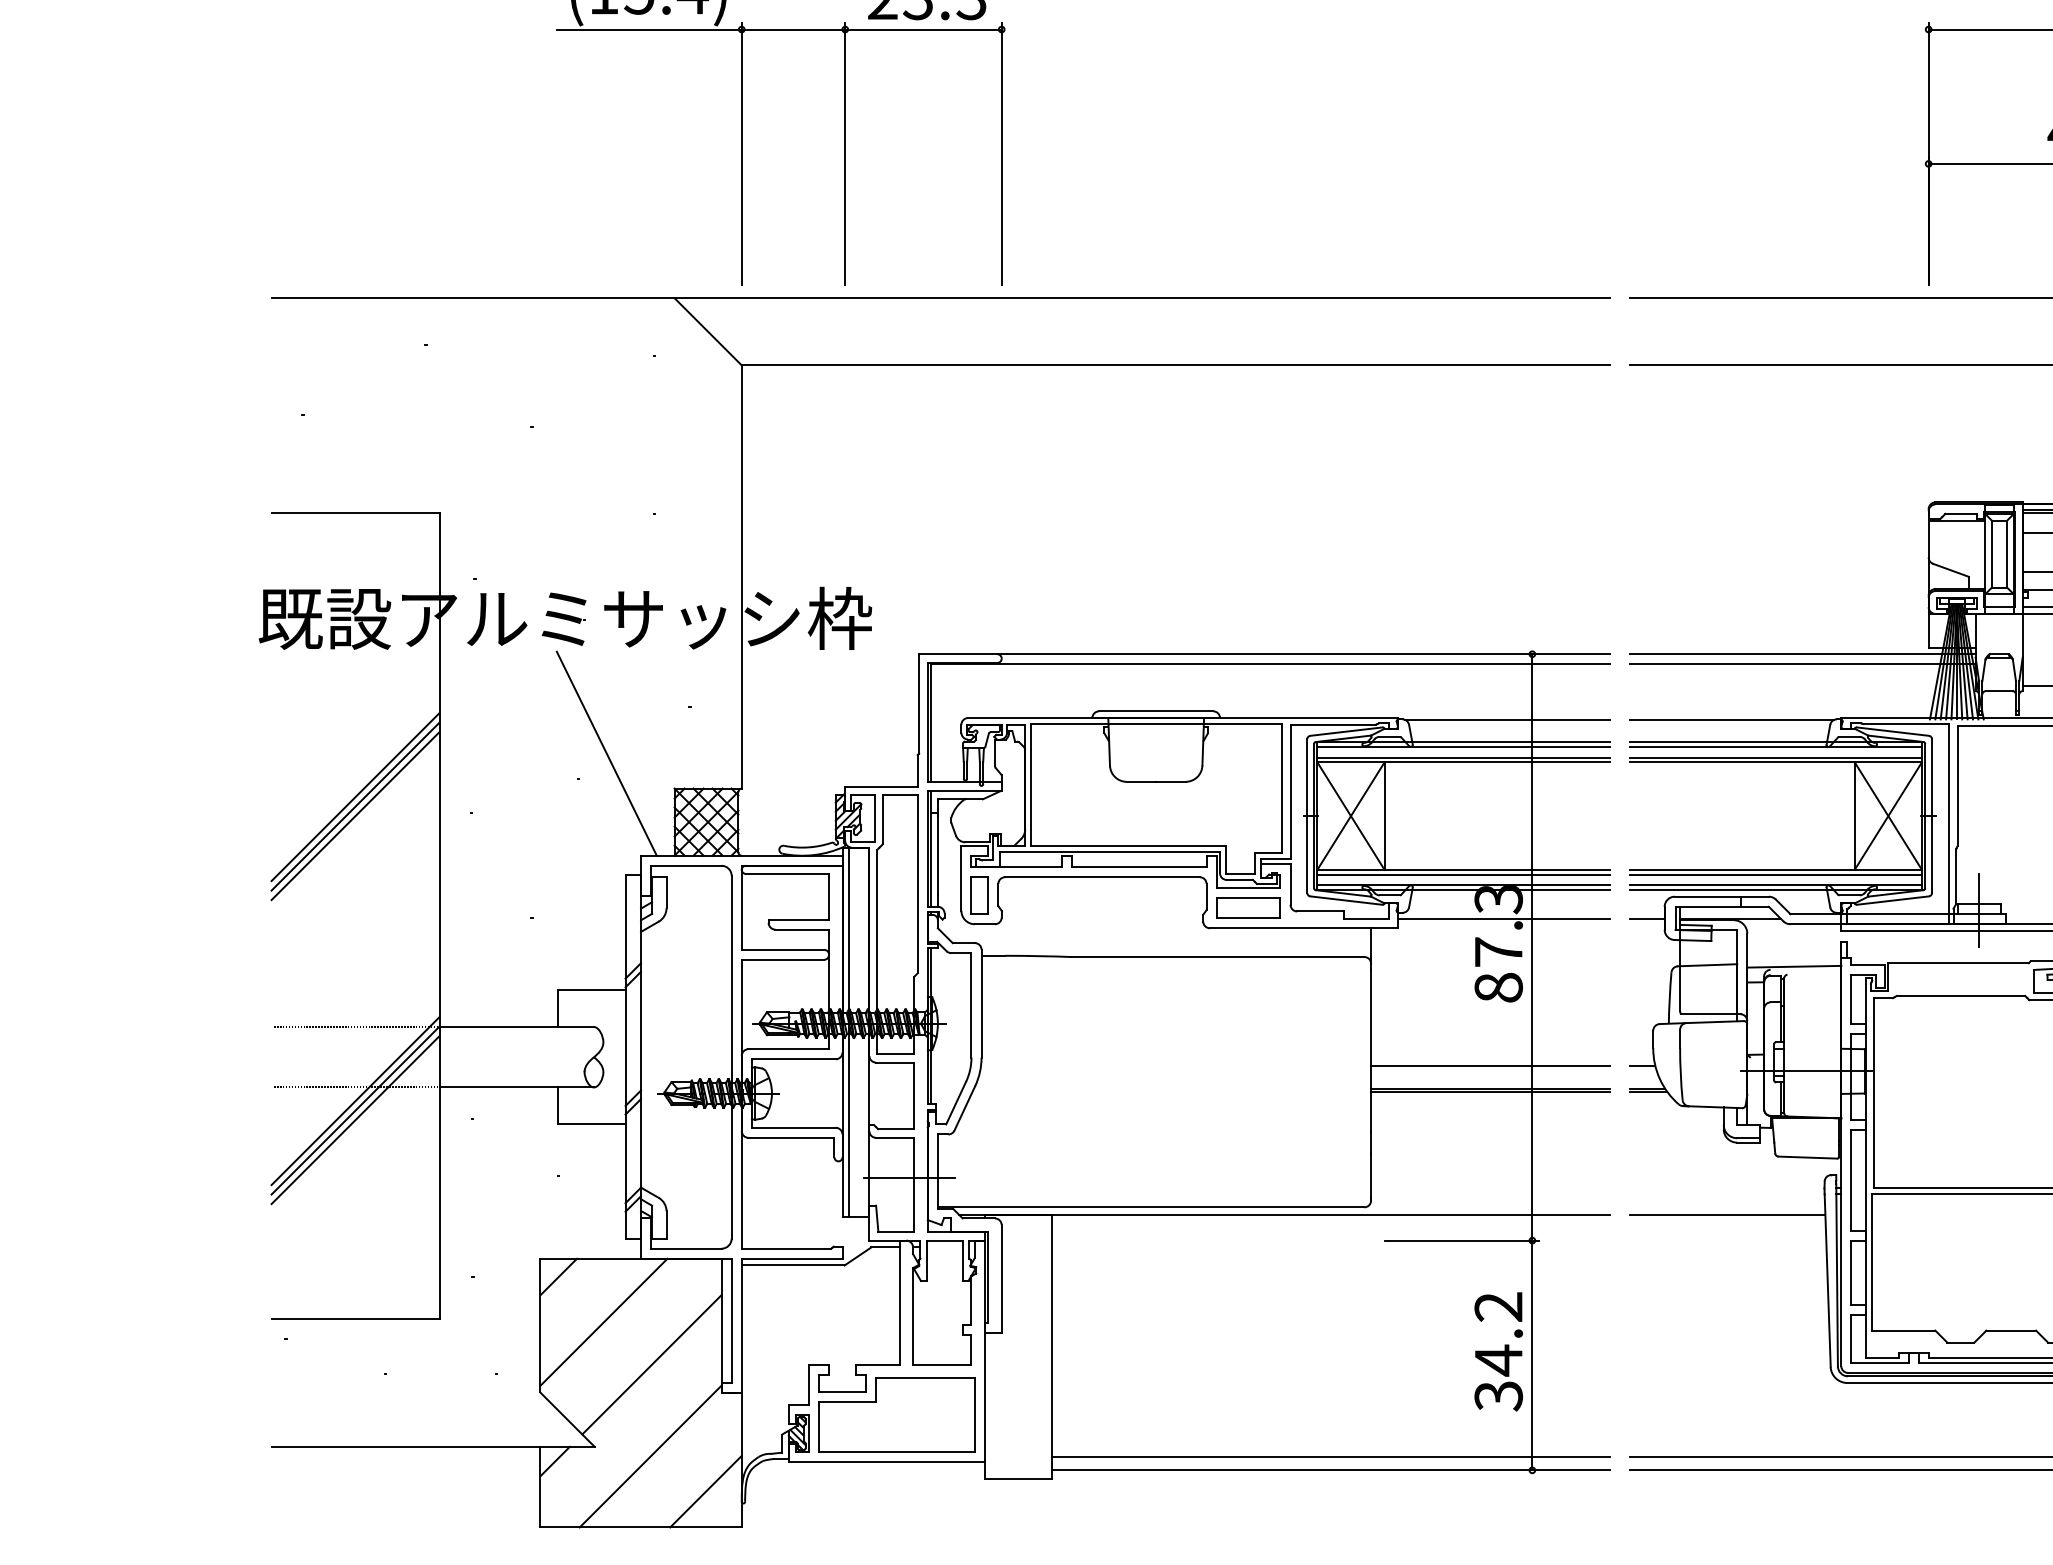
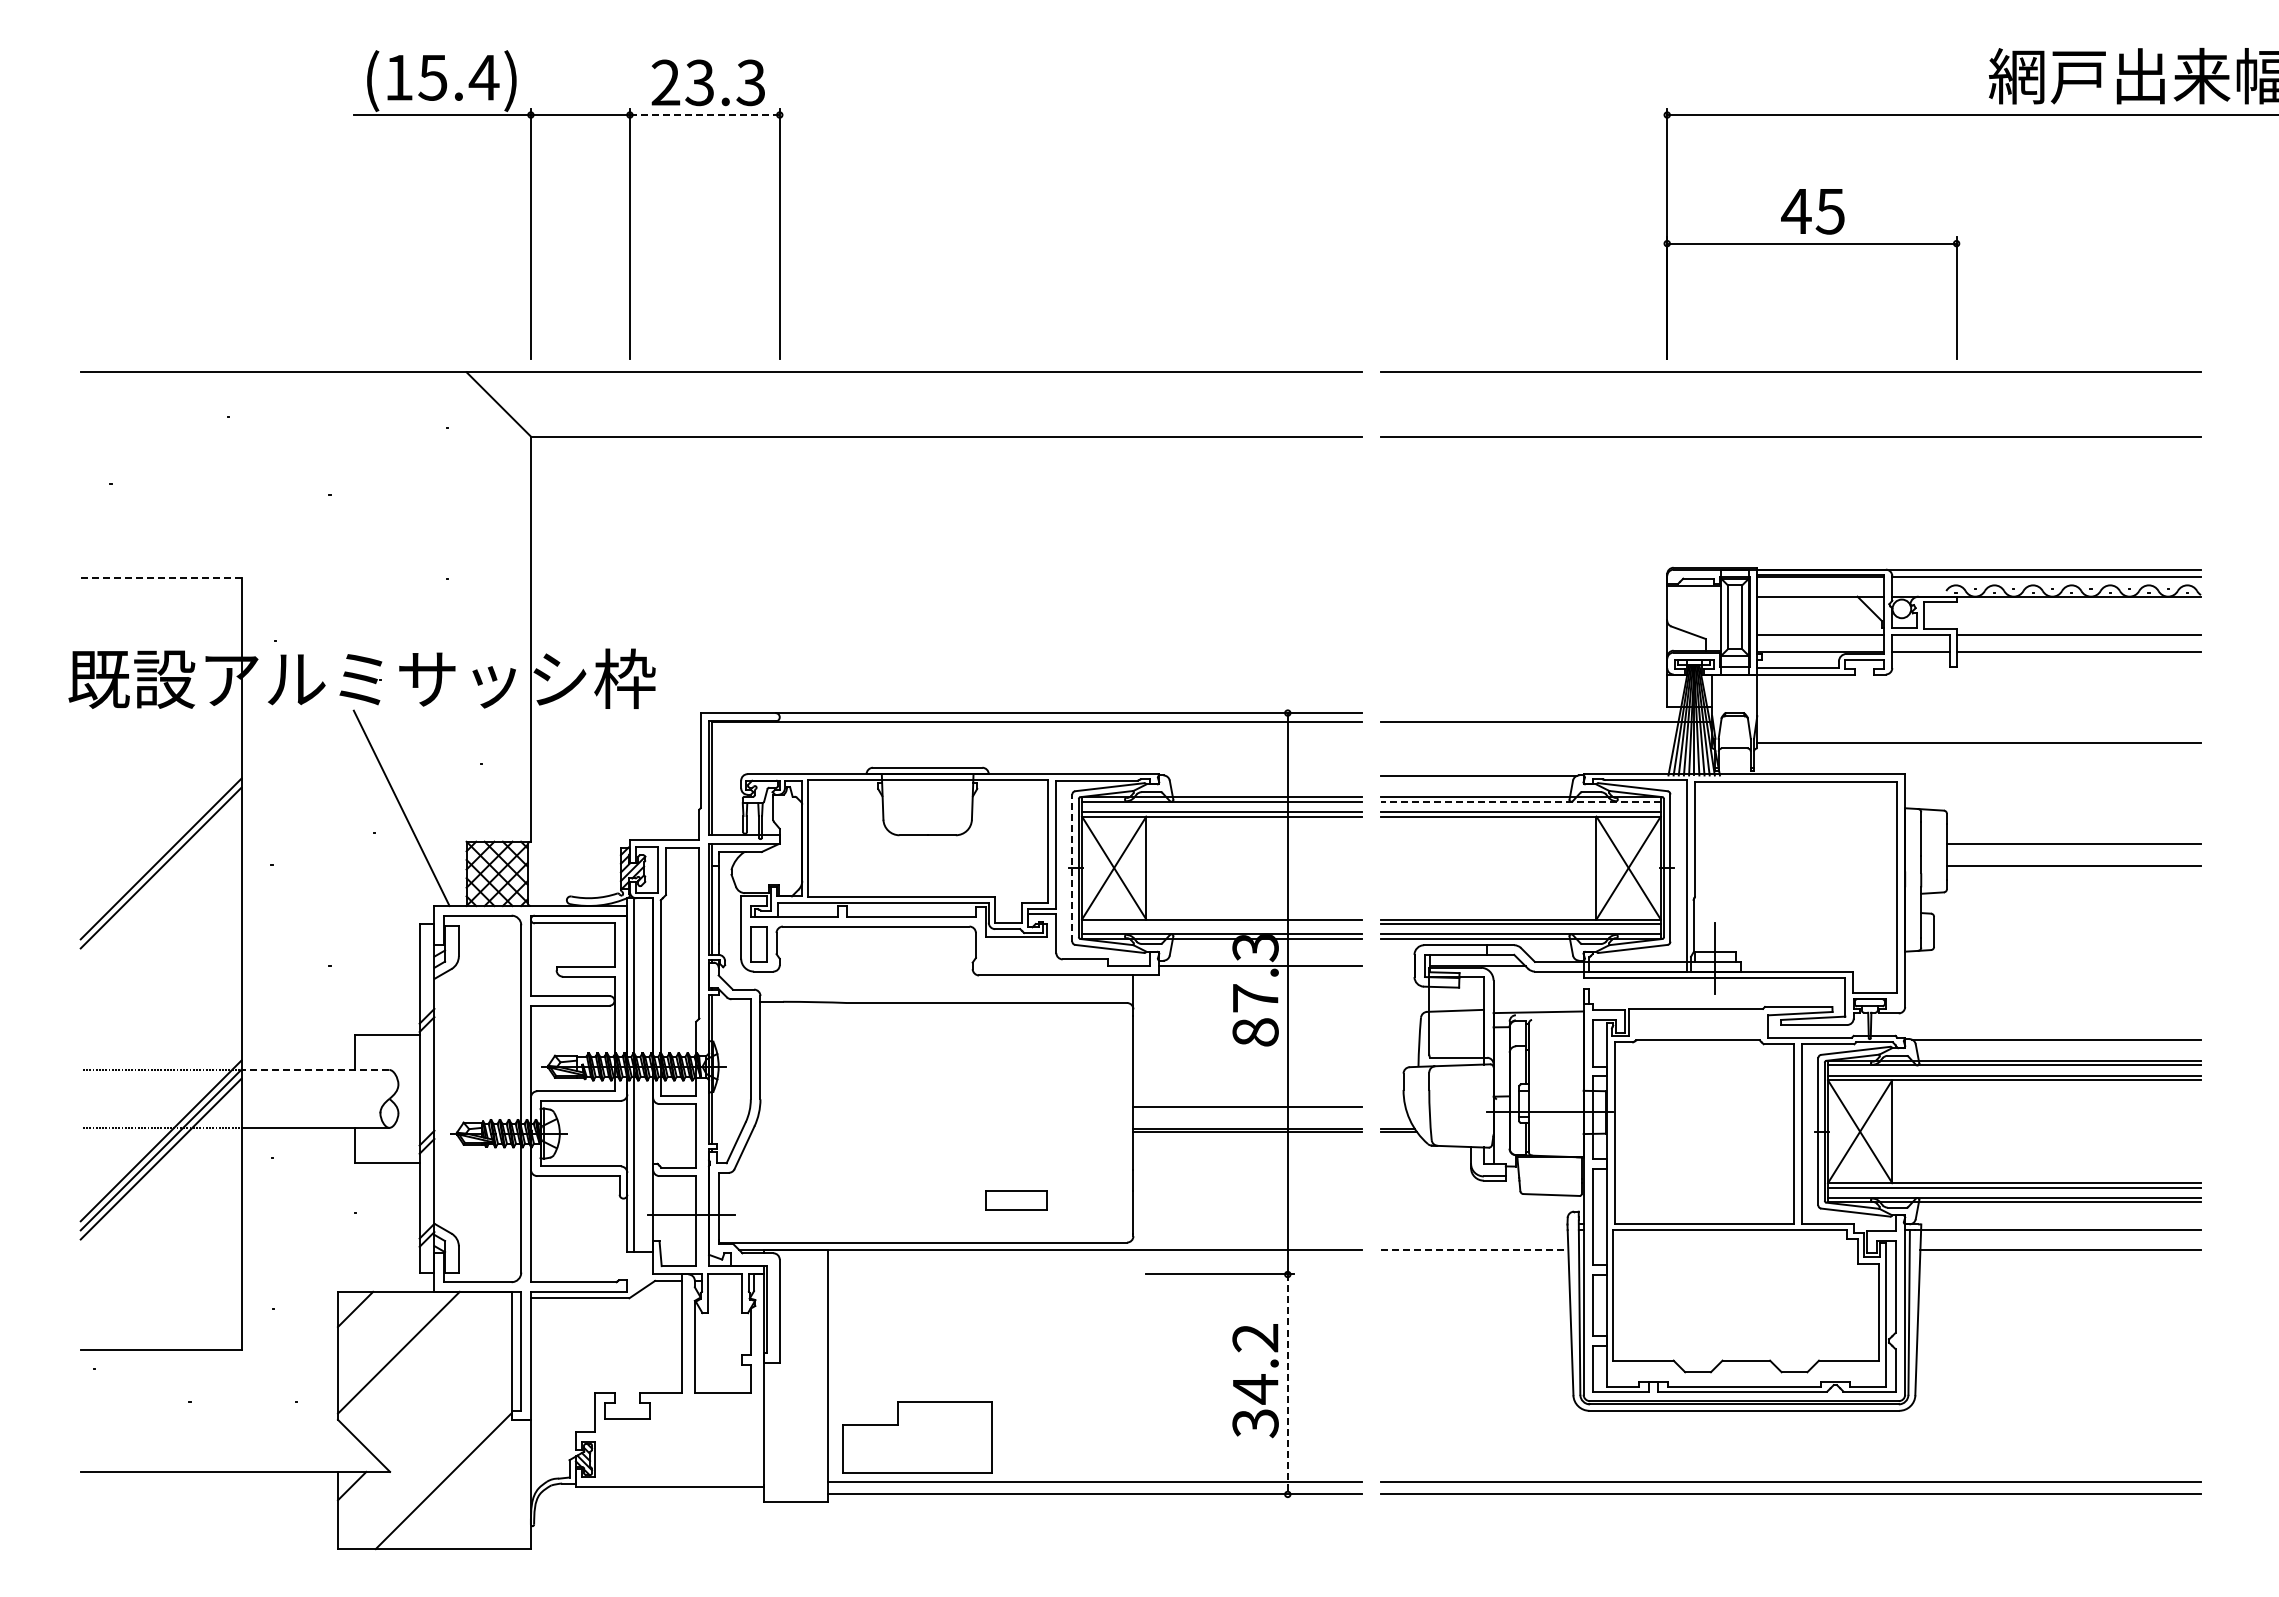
line: (923, 30) -> (704, 115), solid -> dashed
line: (355, 513) -> (161, 578), solid -> dashed
line: (1802, 654) -> (1546, 713), removed
line: (1506, 720) -> (1263, 776), removed
line: (1775, 746) -> (1520, 801), solid -> dashed
line: (354, 796) -> (160, 849), removed
line: (1307, 816) -> (1072, 868), solid -> dashed
line: (1463, 875) -> (1221, 924), removed
part: (1248, 908) -> (1016, 1200), moved
line: (1646, 918) -> (1397, 966), removed
line: (516, 1027) -> (315, 1070), solid -> dashed
line: (1642, 1066) -> (1393, 1107), removed
line: (1727, 1215) -> (1474, 1250), solid -> dashed
line: (1532, 1355) -> (1287, 1384), solid -> dashed
line: (651, 1364) -> (444, 1393), removed
part: (896, 1415) -> (917, 1437), moved
line: (705, 1491) -> (496, 1514), removed

